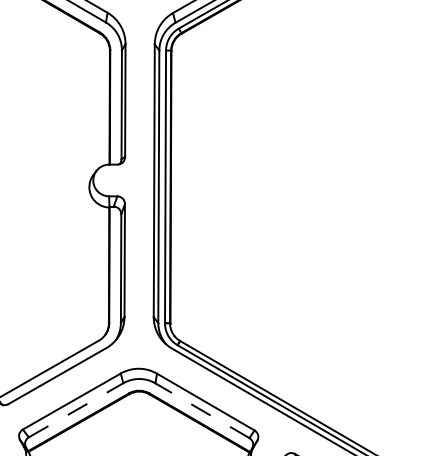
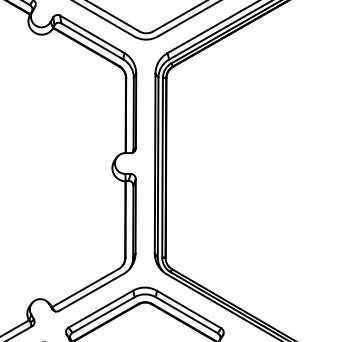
line: (75, 409) -> (103, 314), dashed -> solid
line: (201, 411) -> (186, 315), dashed -> solid

